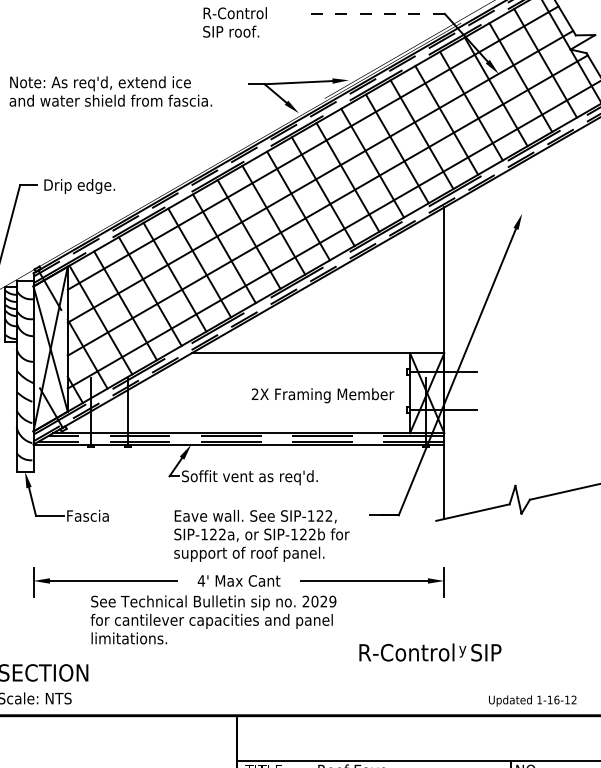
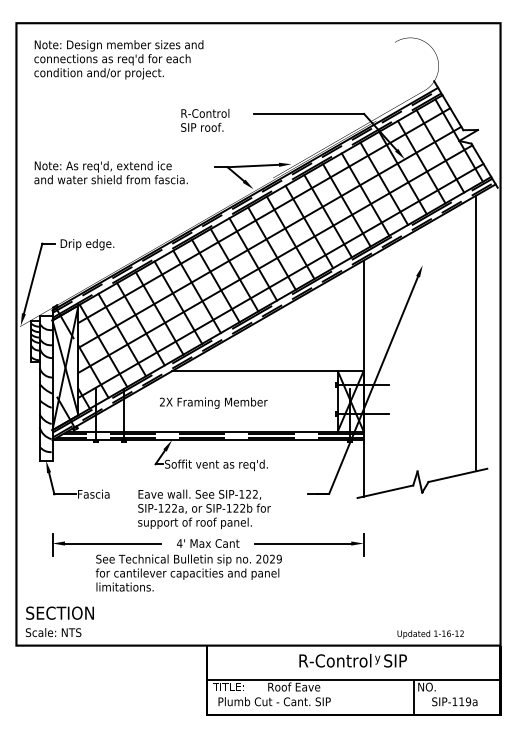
line: (372, 13) -> (309, 113), dashed -> solid
line: (593, 303) -> (476, 333), added
text: (322, 394) -> (213, 402), moved
text: (261, 534) -> (204, 508), moved
text: (429, 652) -> (352, 660), moved

